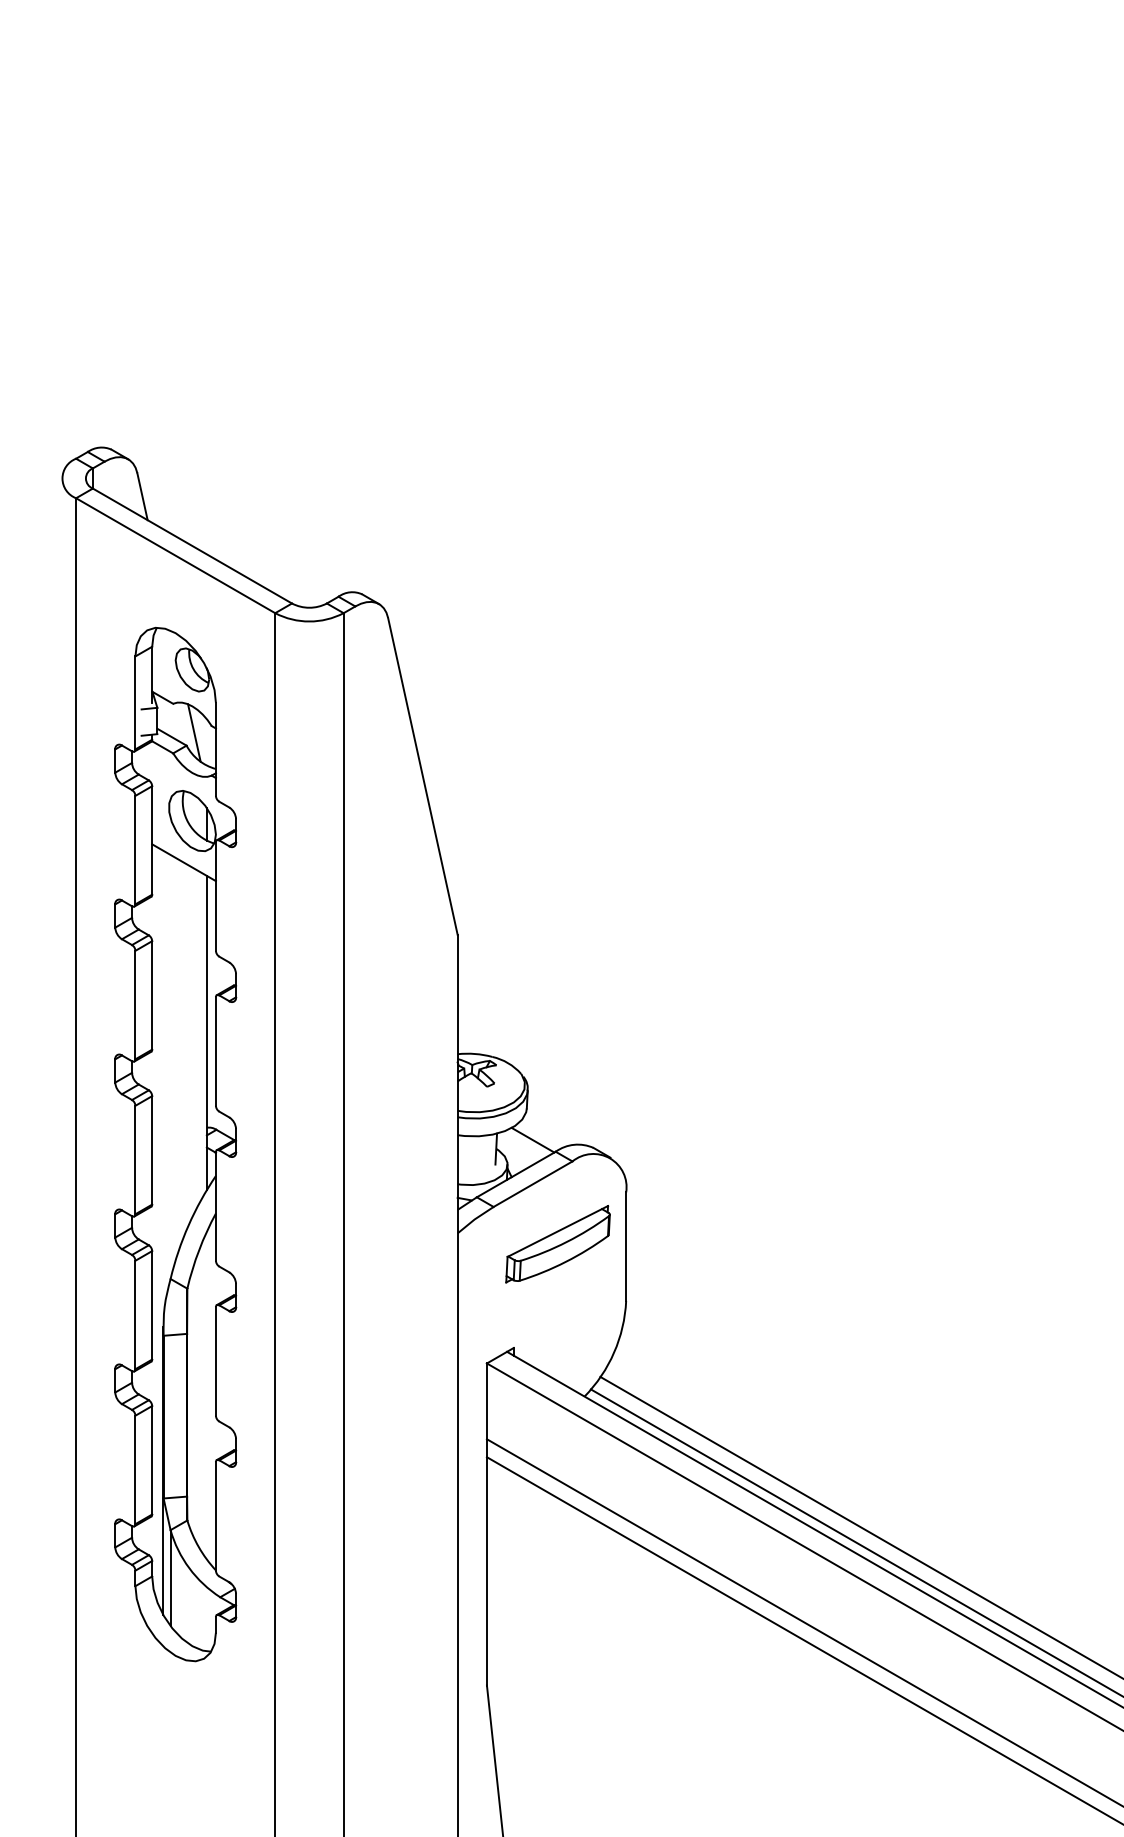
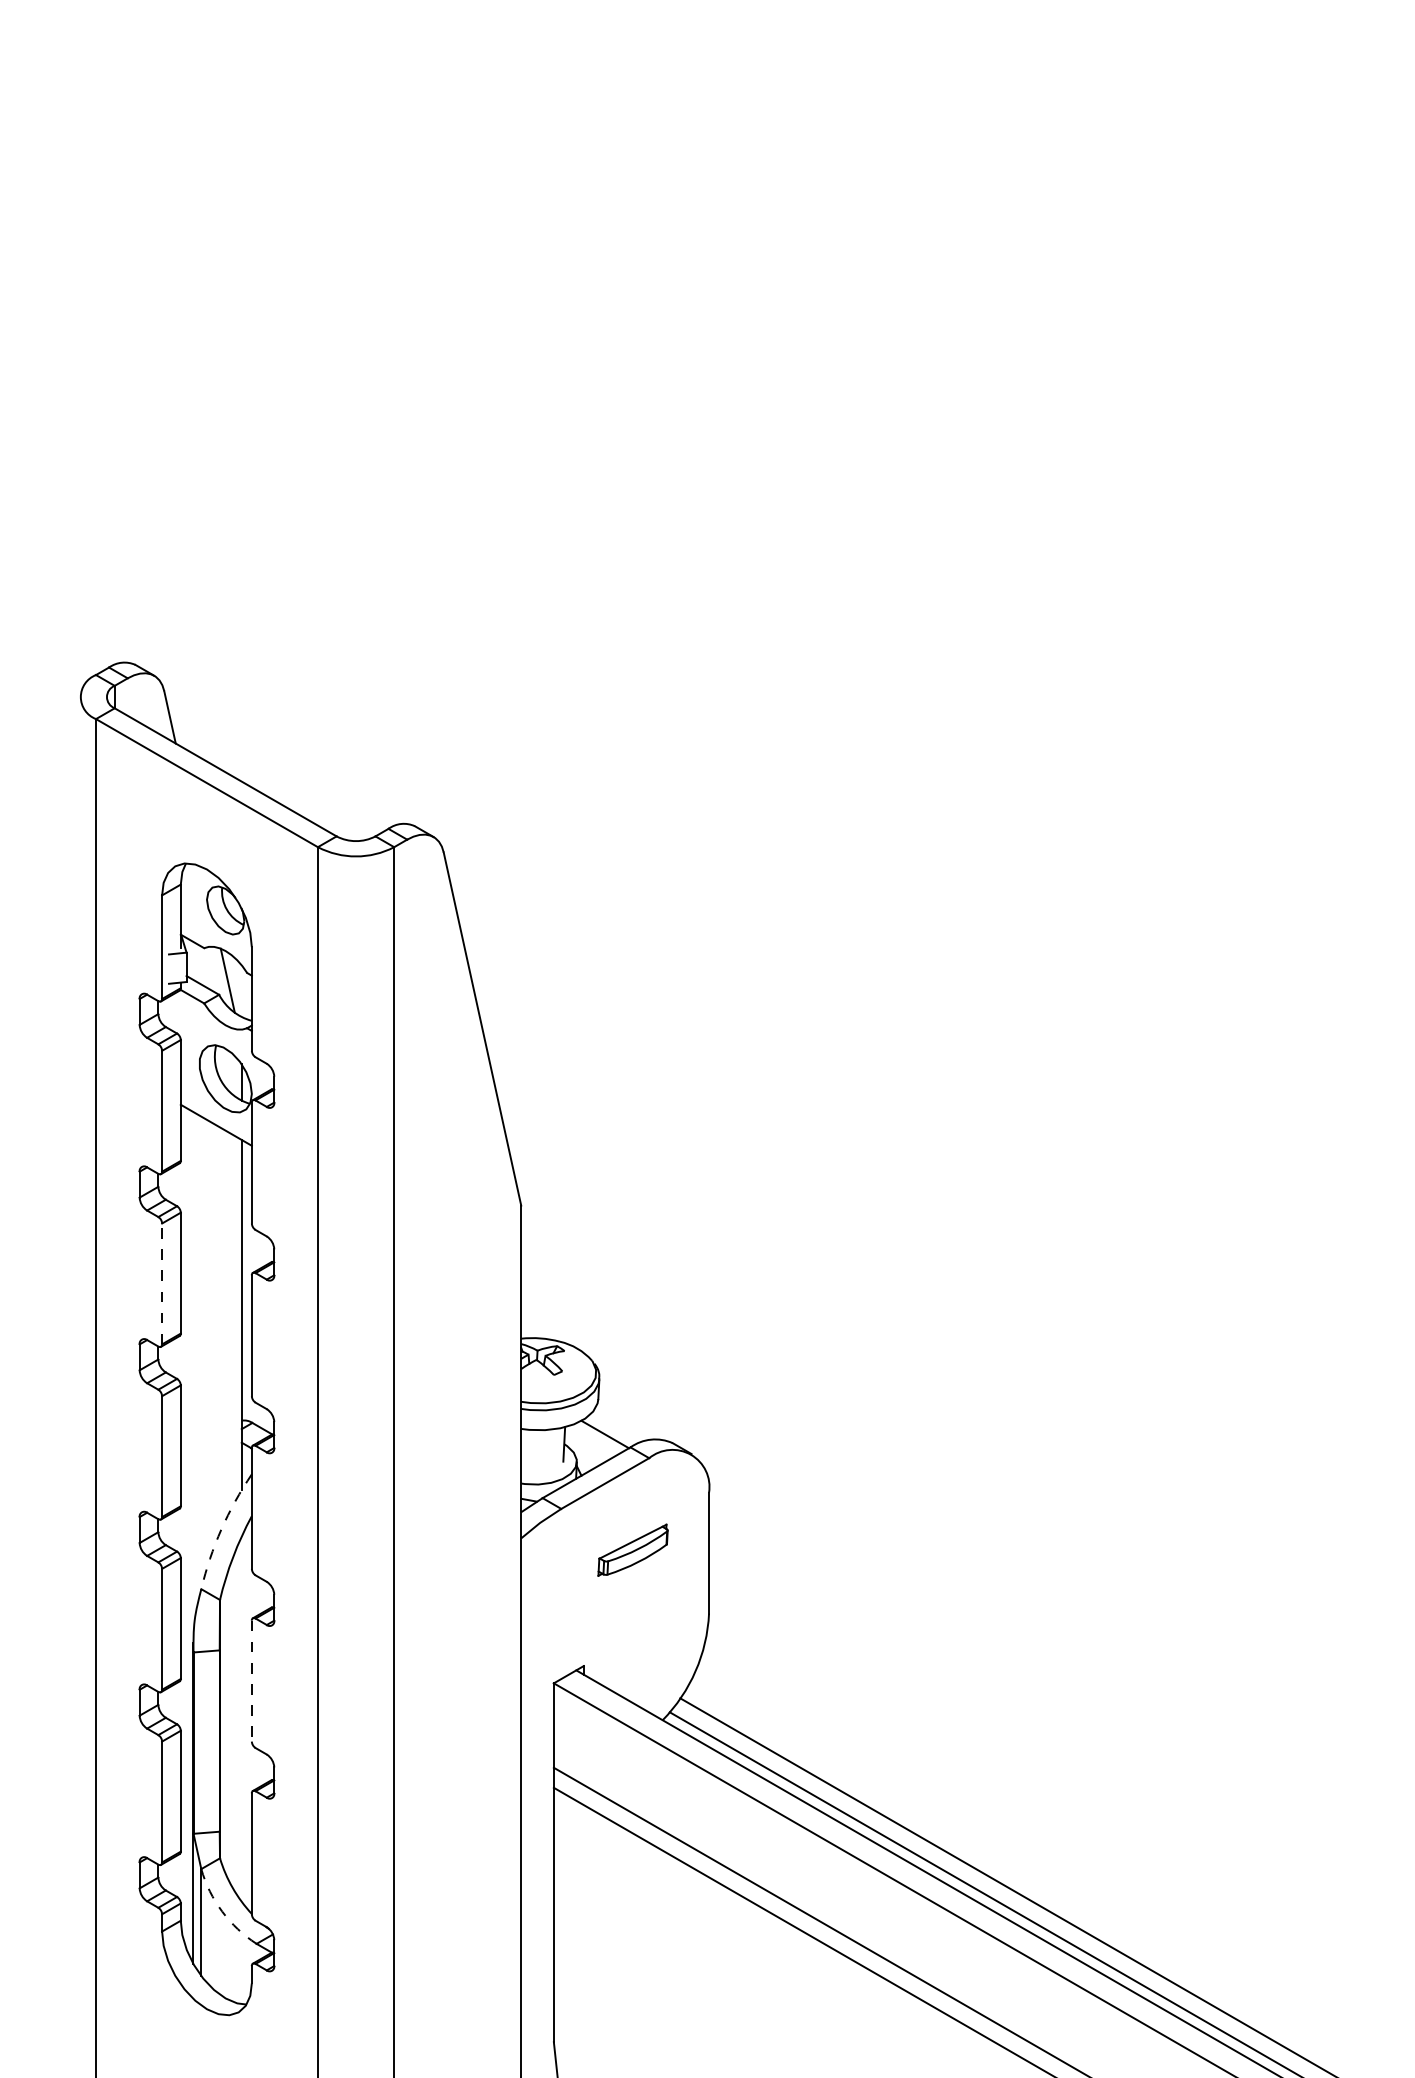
line: (135, 1004) -> (162, 1283), solid -> dashed
arc: (188, 1225) -> (221, 1529), solid -> dashed
part: (557, 1243) -> (632, 1549), size x0.6
line: (215, 1361) -> (251, 1681), solid -> dashed
arc: (189, 1568) -> (222, 1911), solid -> dashed

